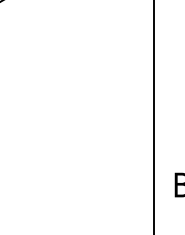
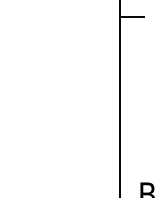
line: (166, 7) -> (132, 17), added

